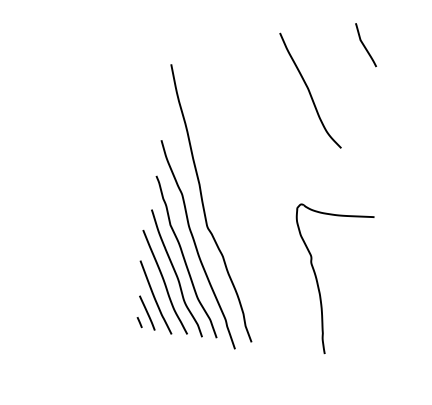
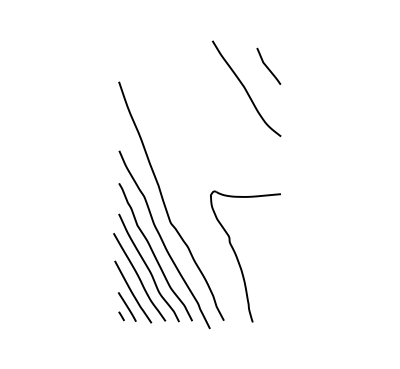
curve: (364, 45) -> (267, 66), moved
part: (318, 281) -> (238, 258), moved

